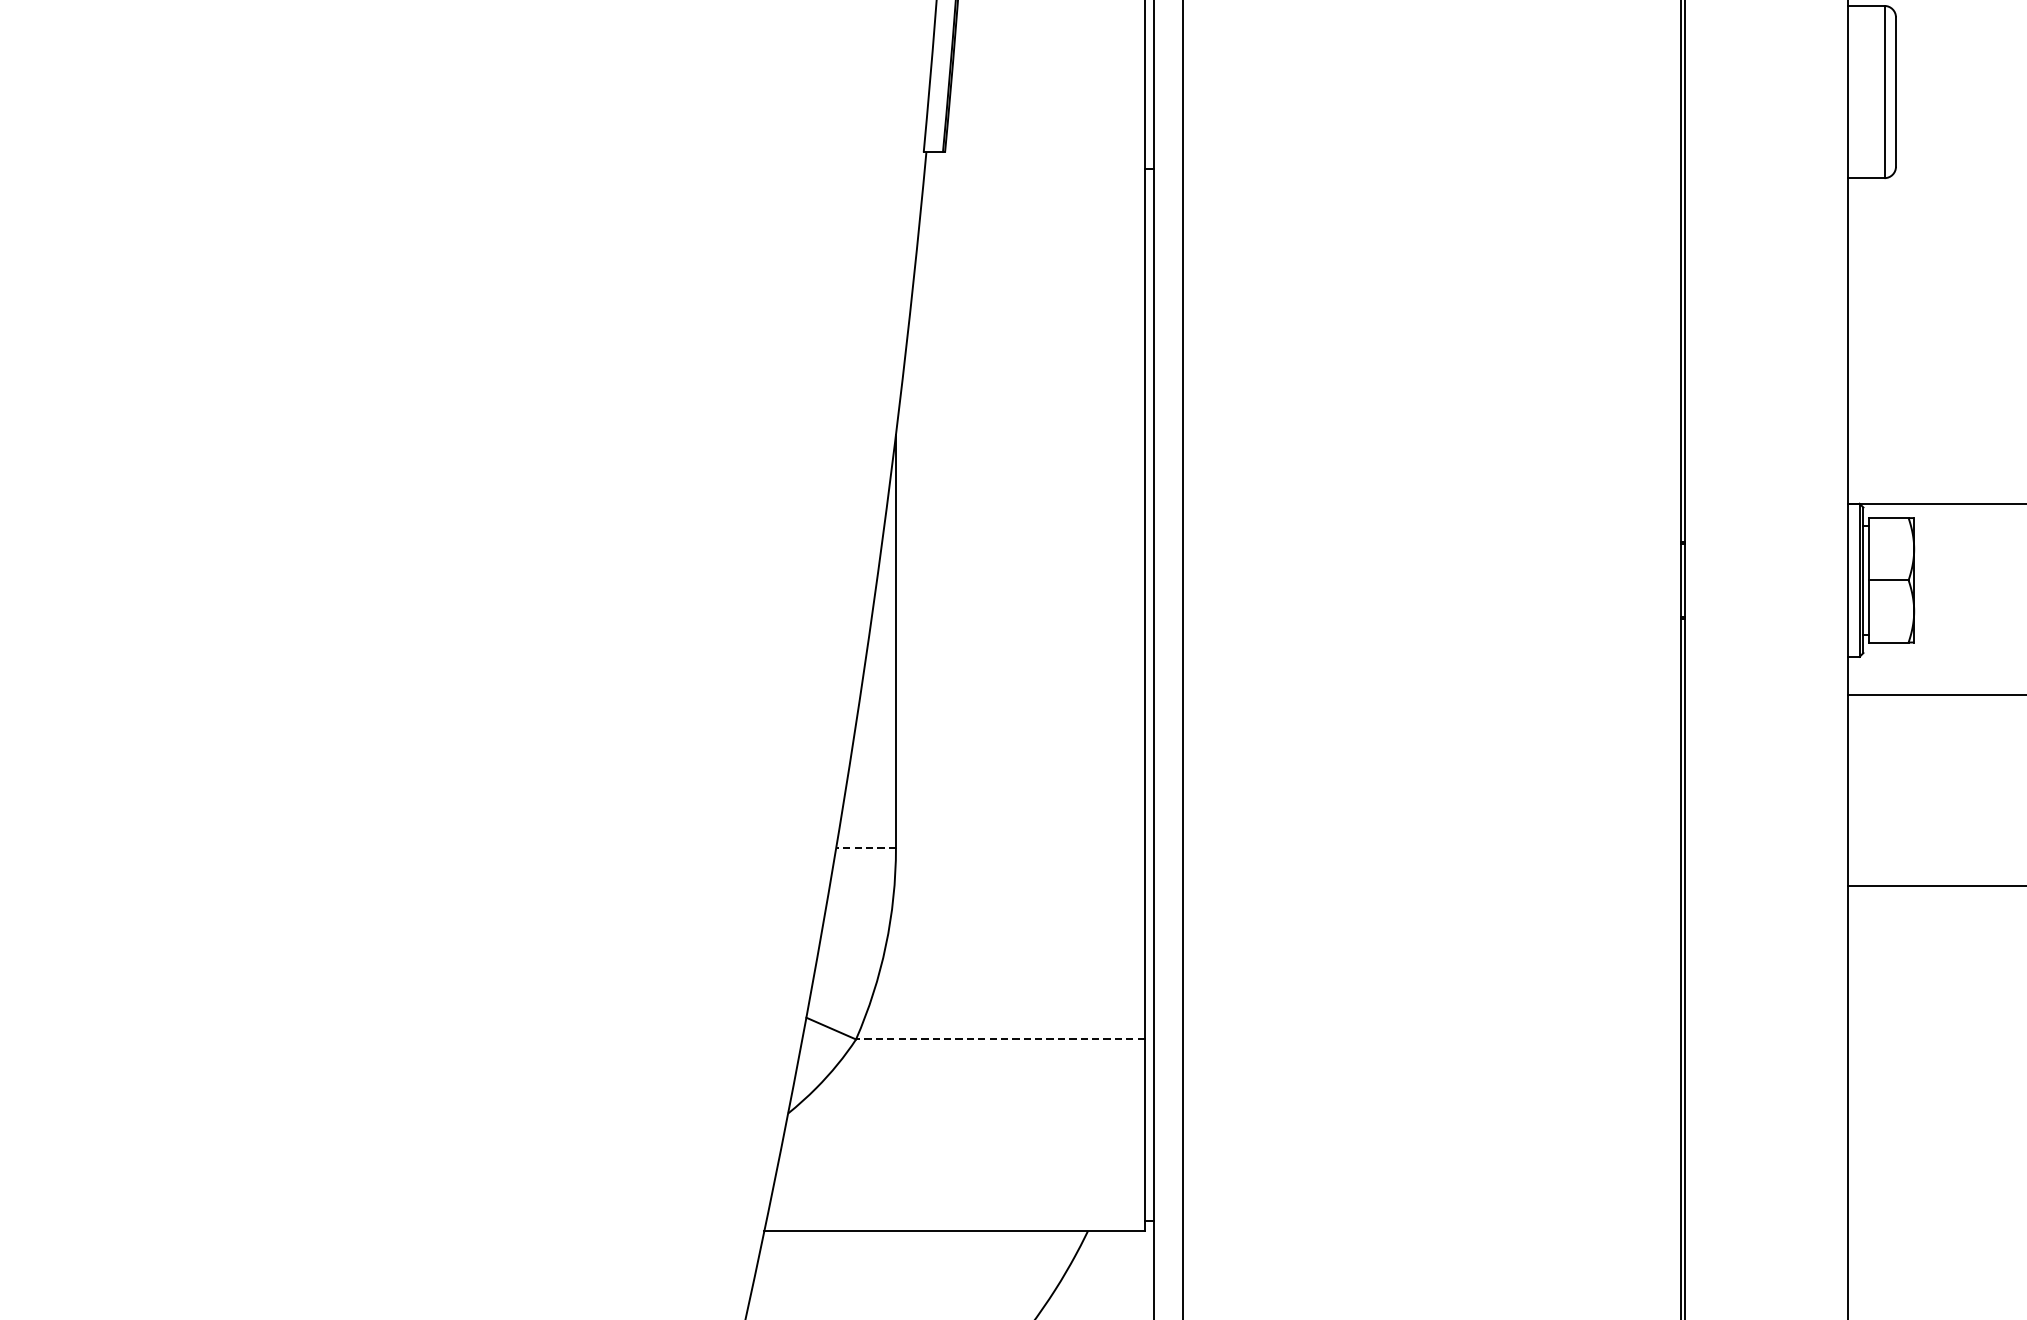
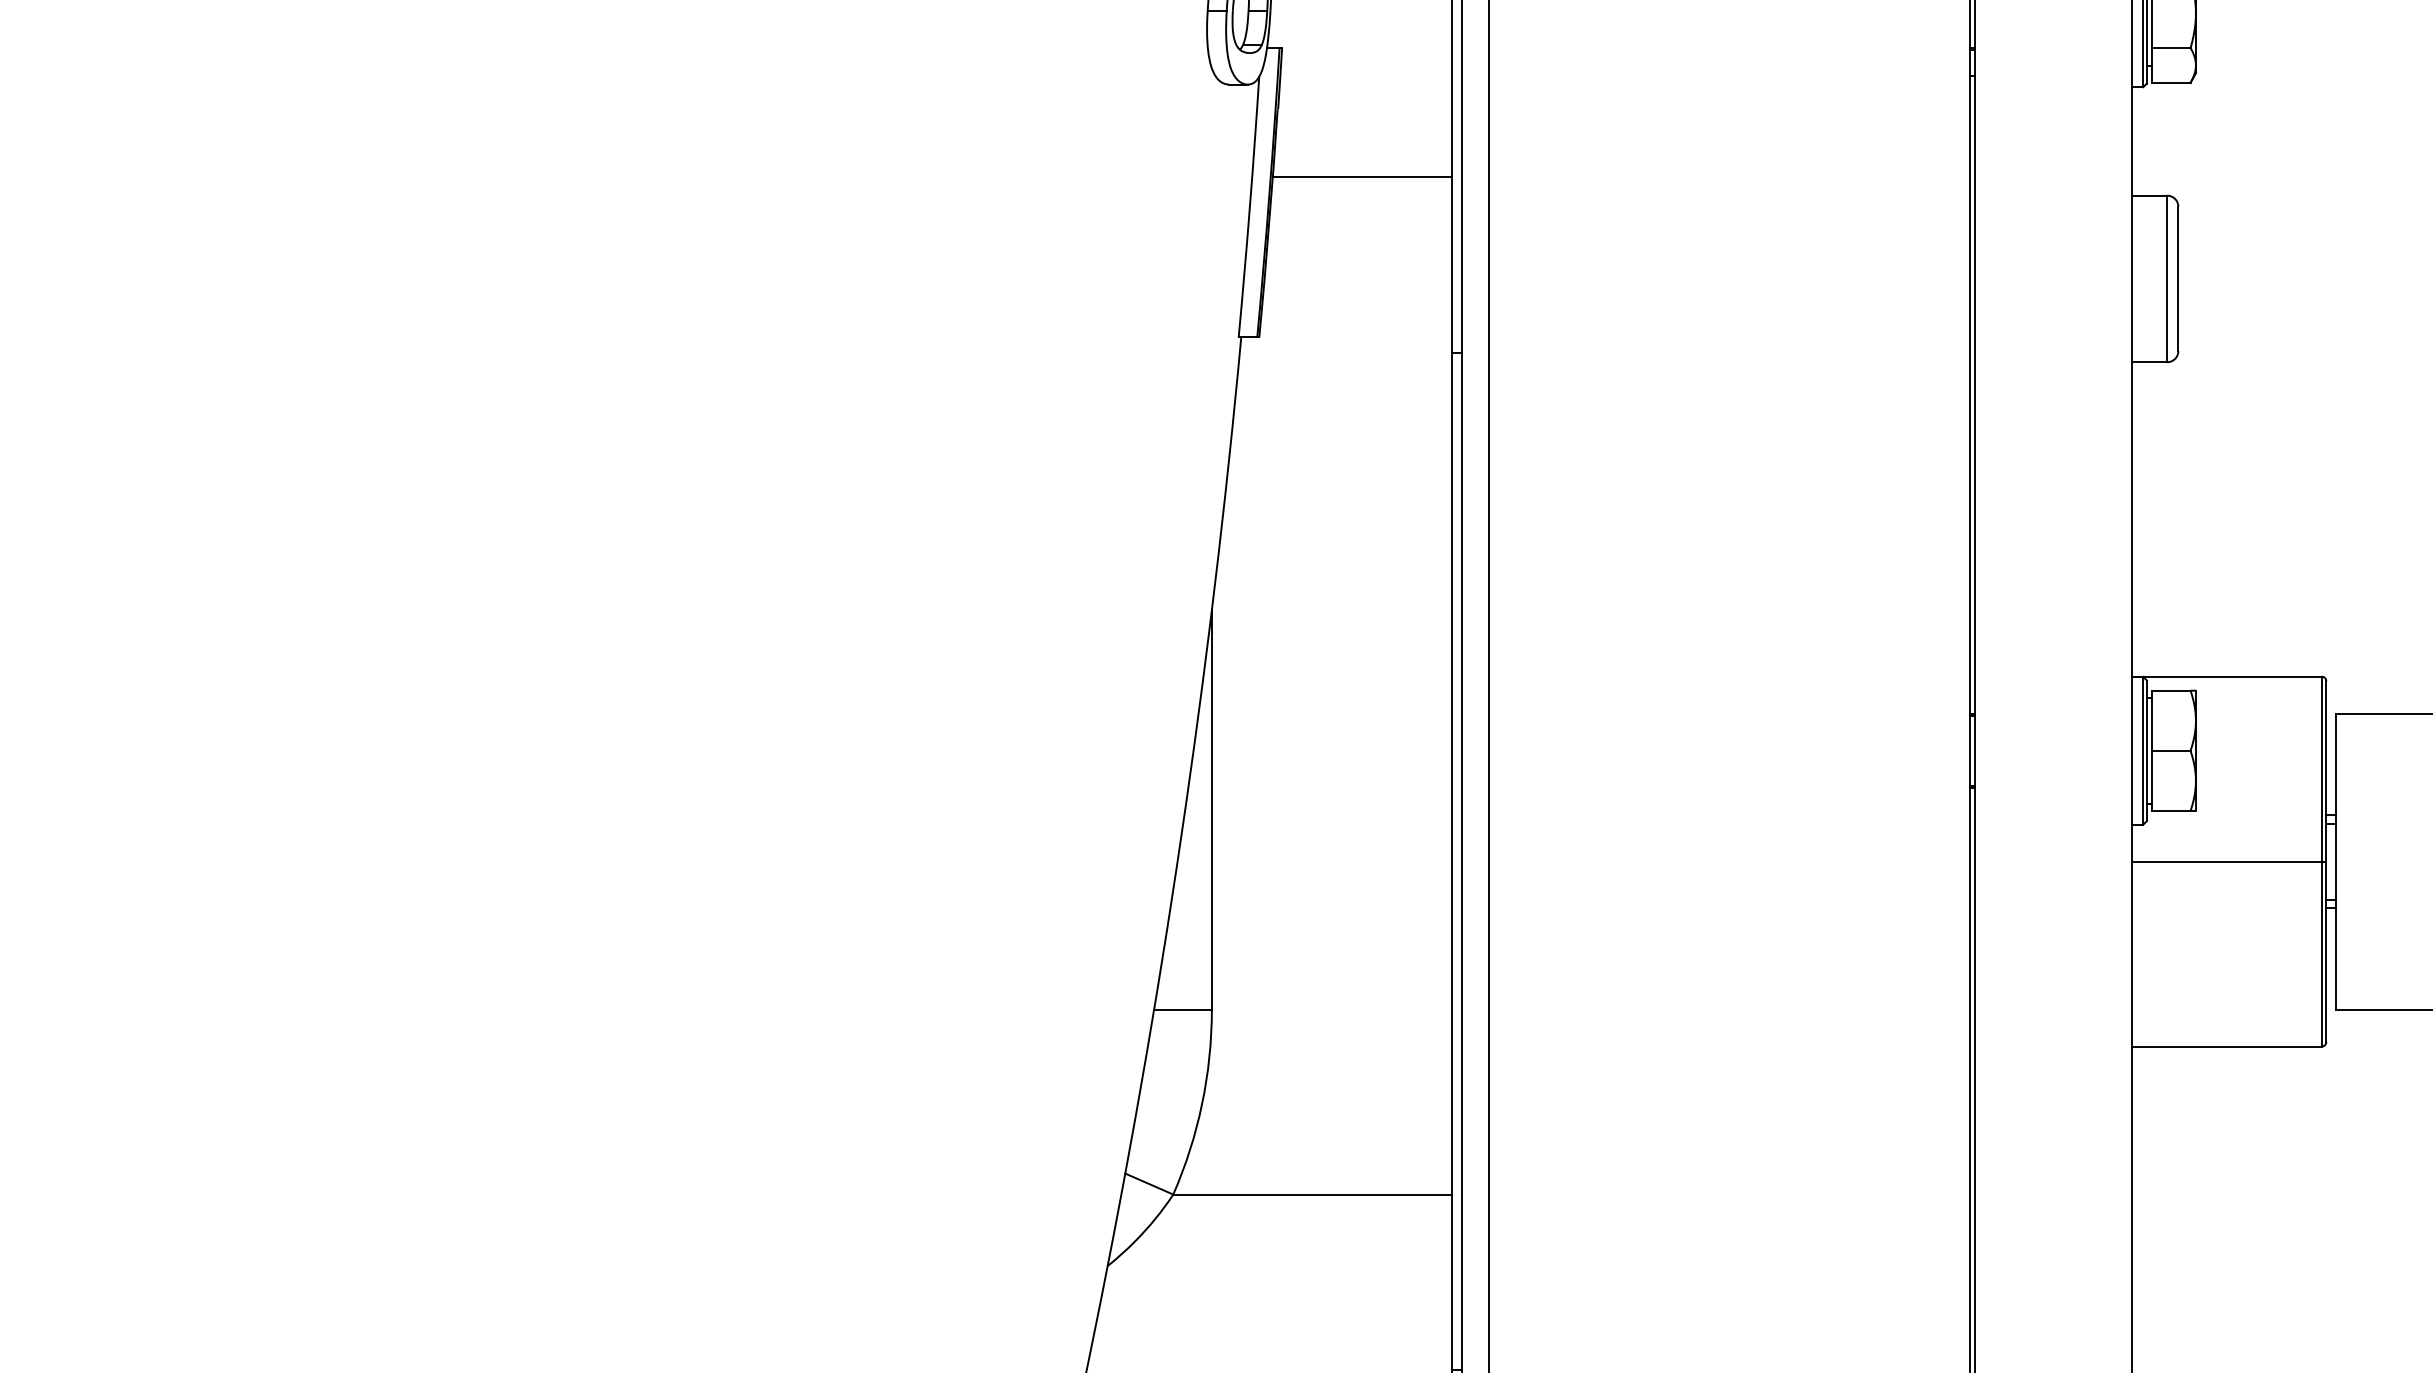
line: (866, 847) -> (1183, 1009), dashed -> solid
line: (1000, 1039) -> (1312, 1194), dashed -> solid

